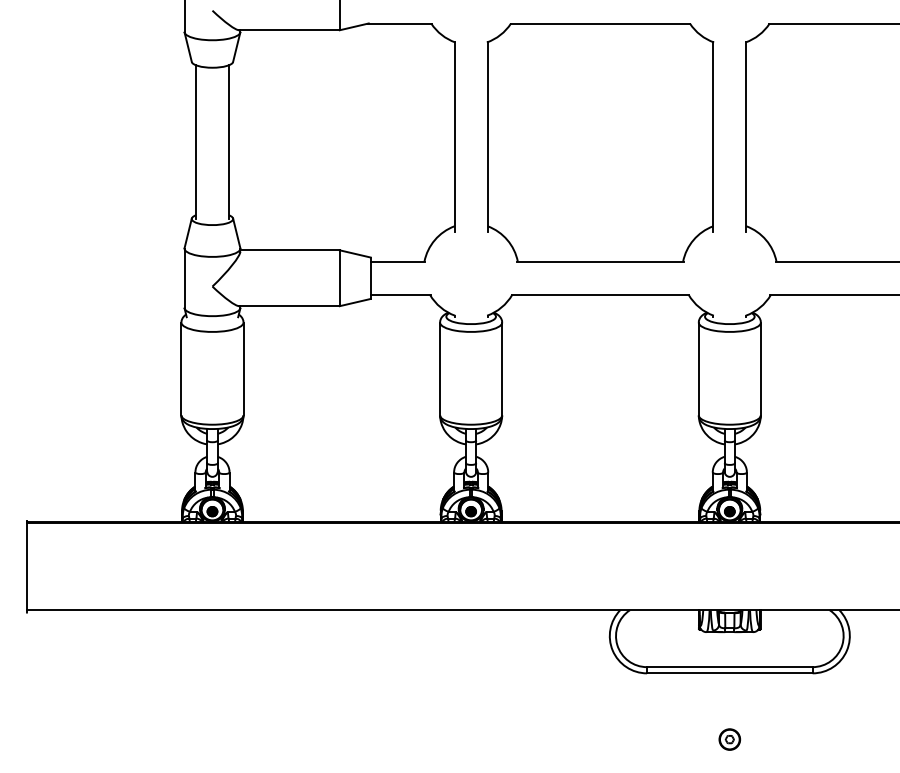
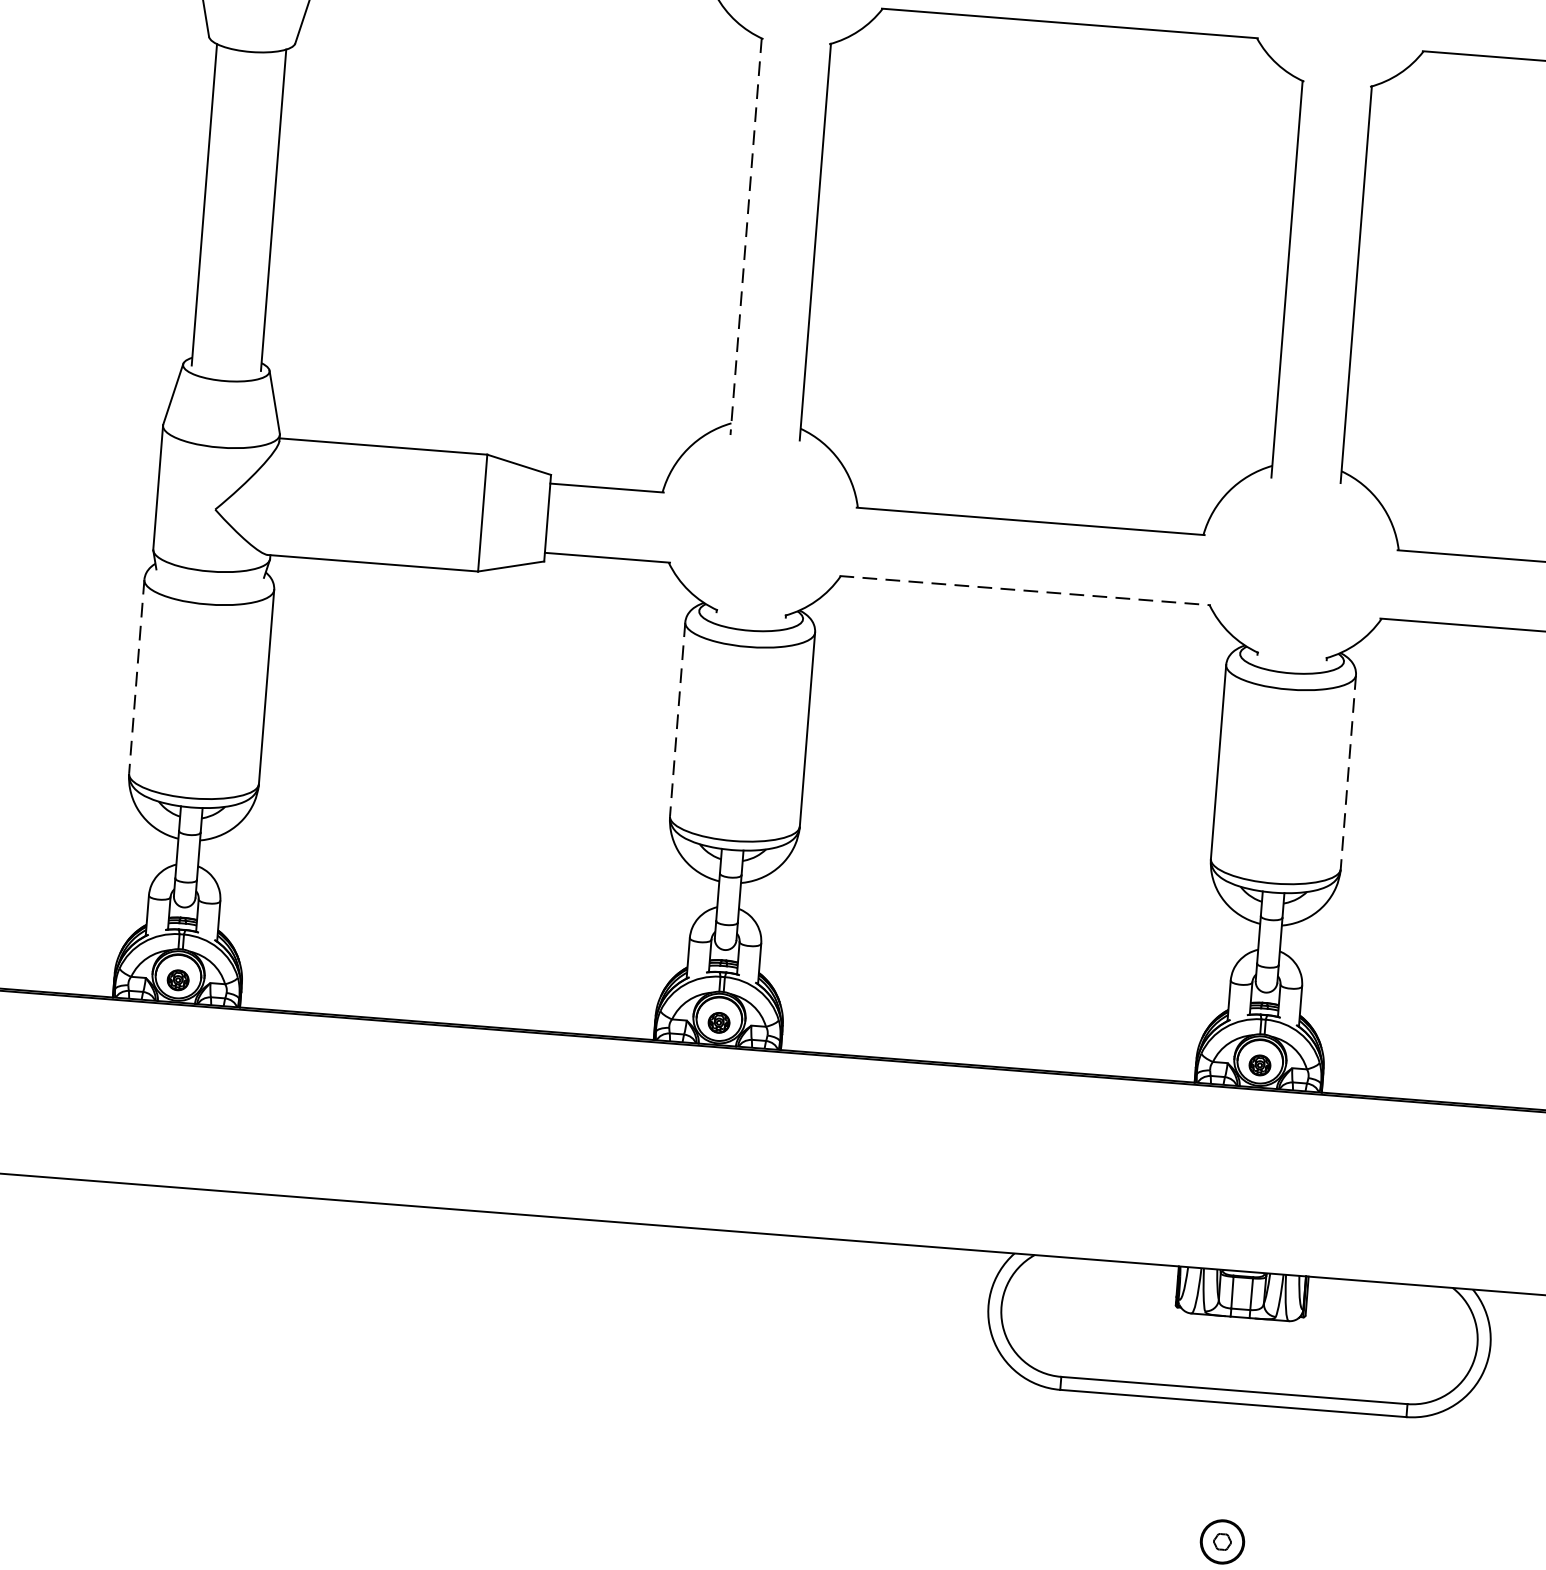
line: (454, 137) -> (745, 237), solid -> dashed
line: (600, 294) -> (1025, 589), solid -> dashed
line: (181, 369) -> (136, 677), solid -> dashed
line: (440, 369) -> (678, 720), solid -> dashed
line: (760, 369) -> (1347, 773), solid -> dashed

